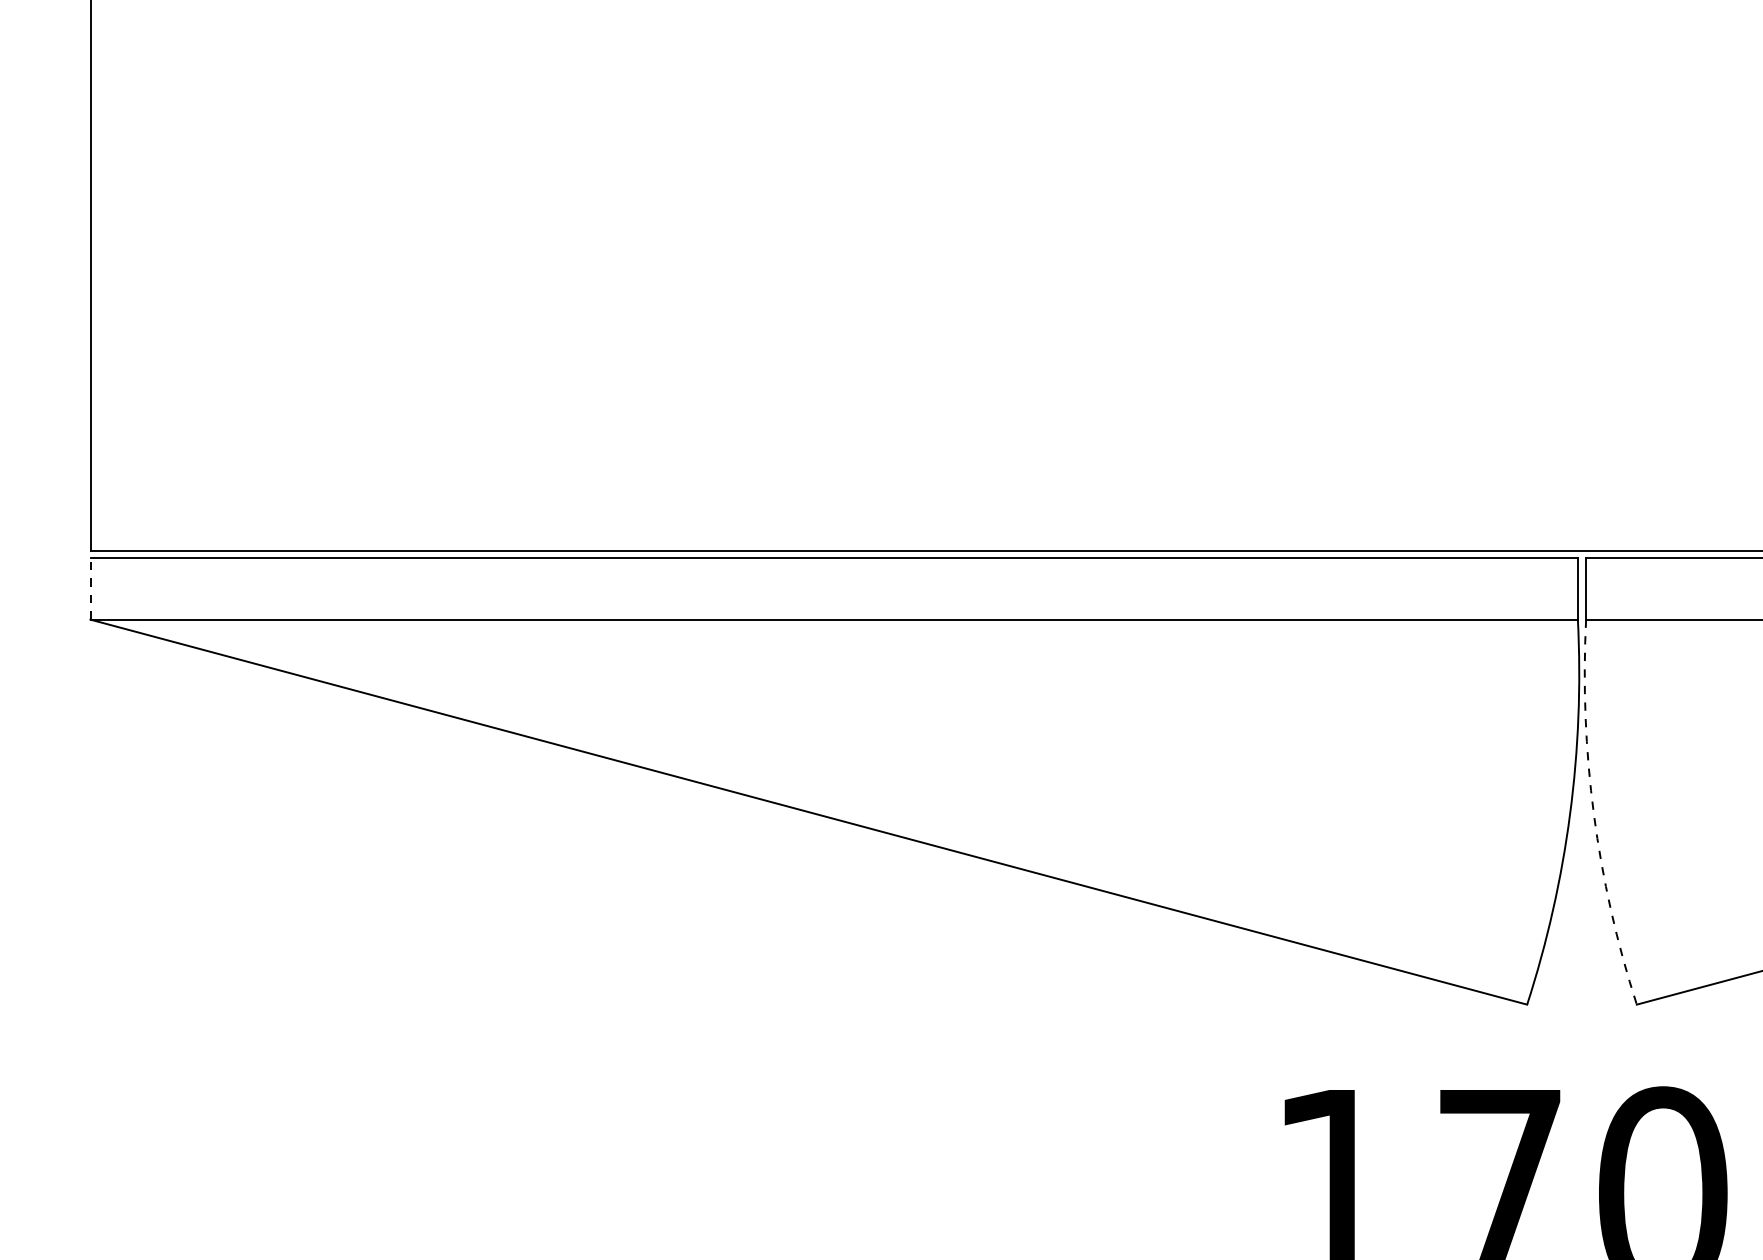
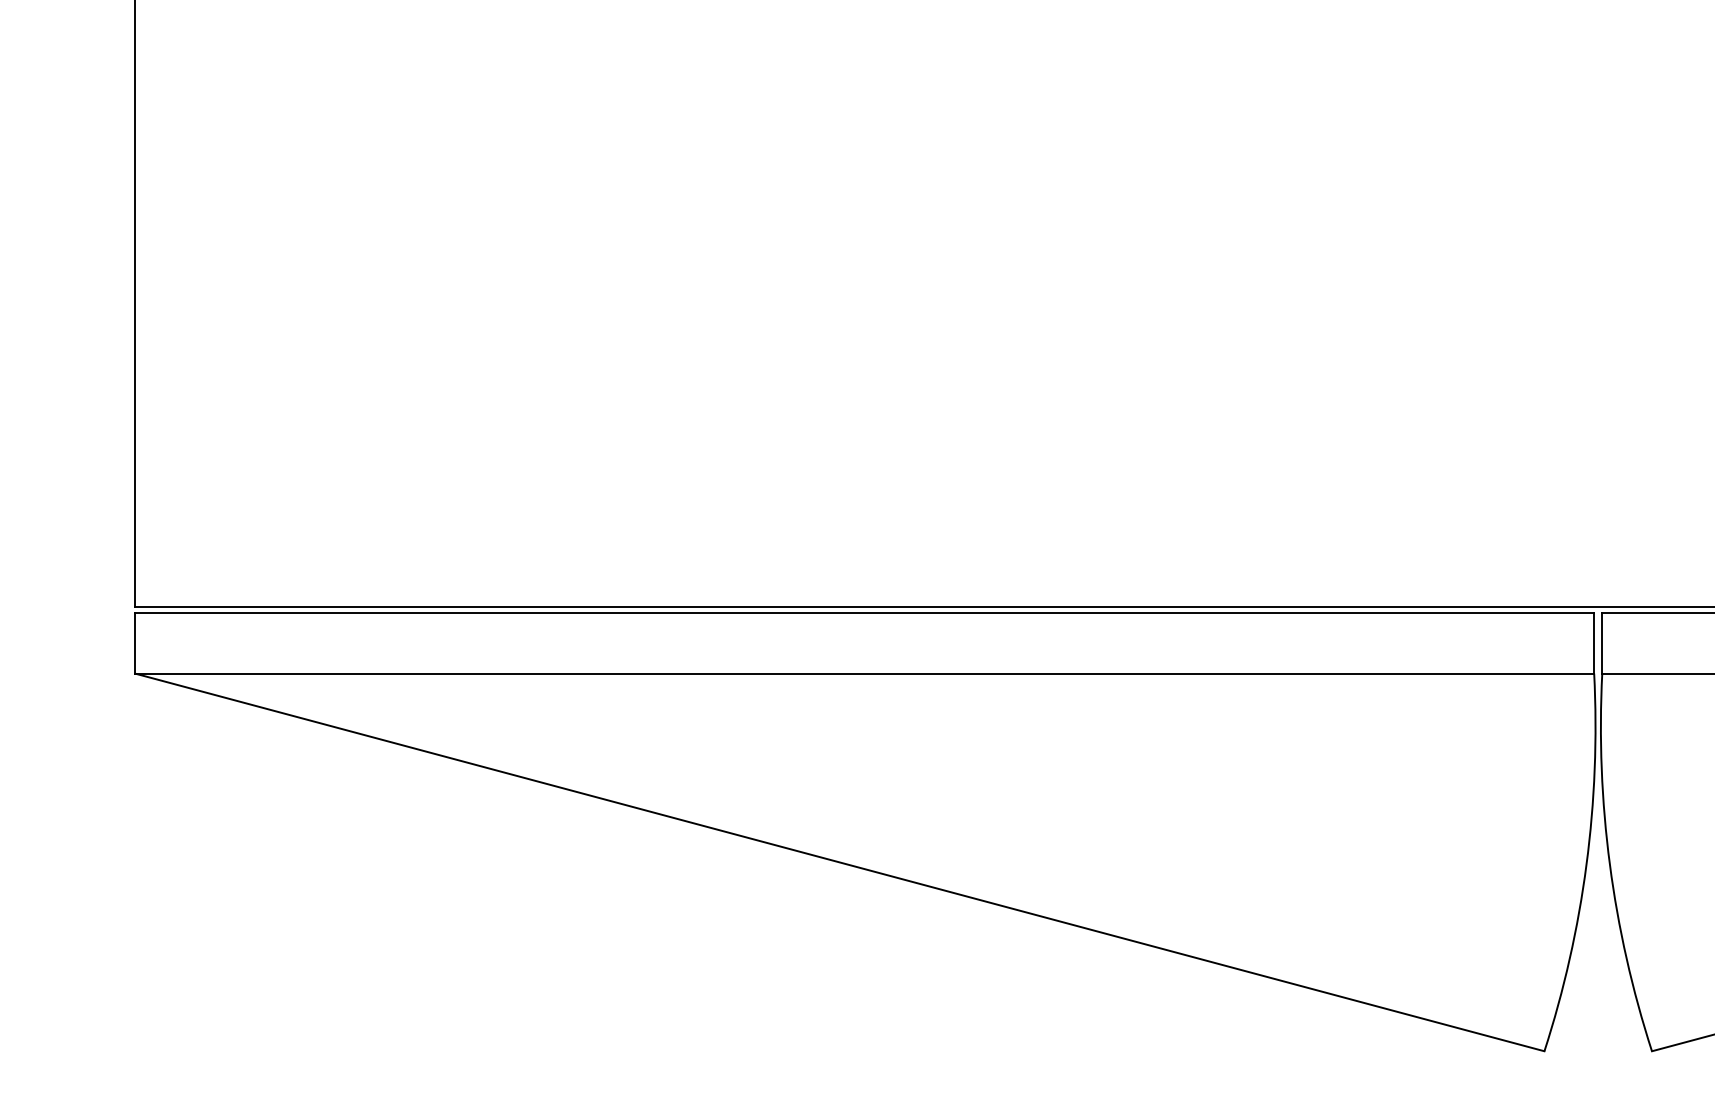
line: (90, 588) -> (135, 643), dashed -> solid
arc: (1593, 814) -> (1609, 864), dashed -> solid

